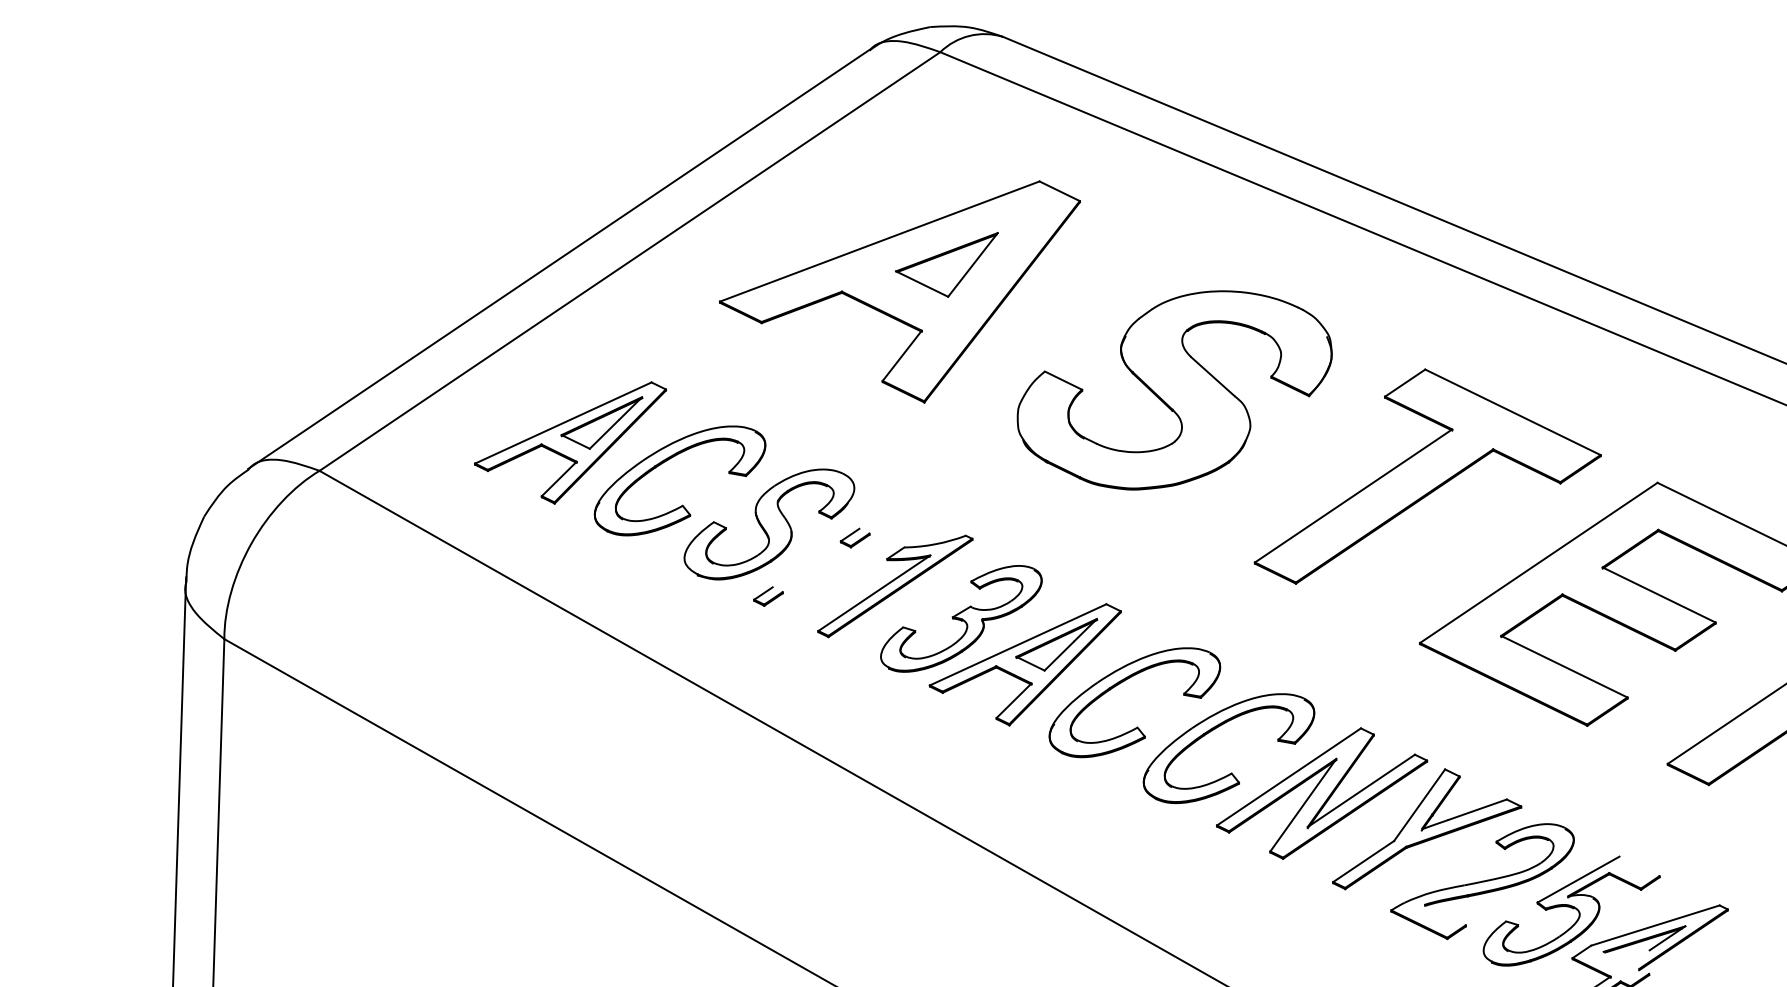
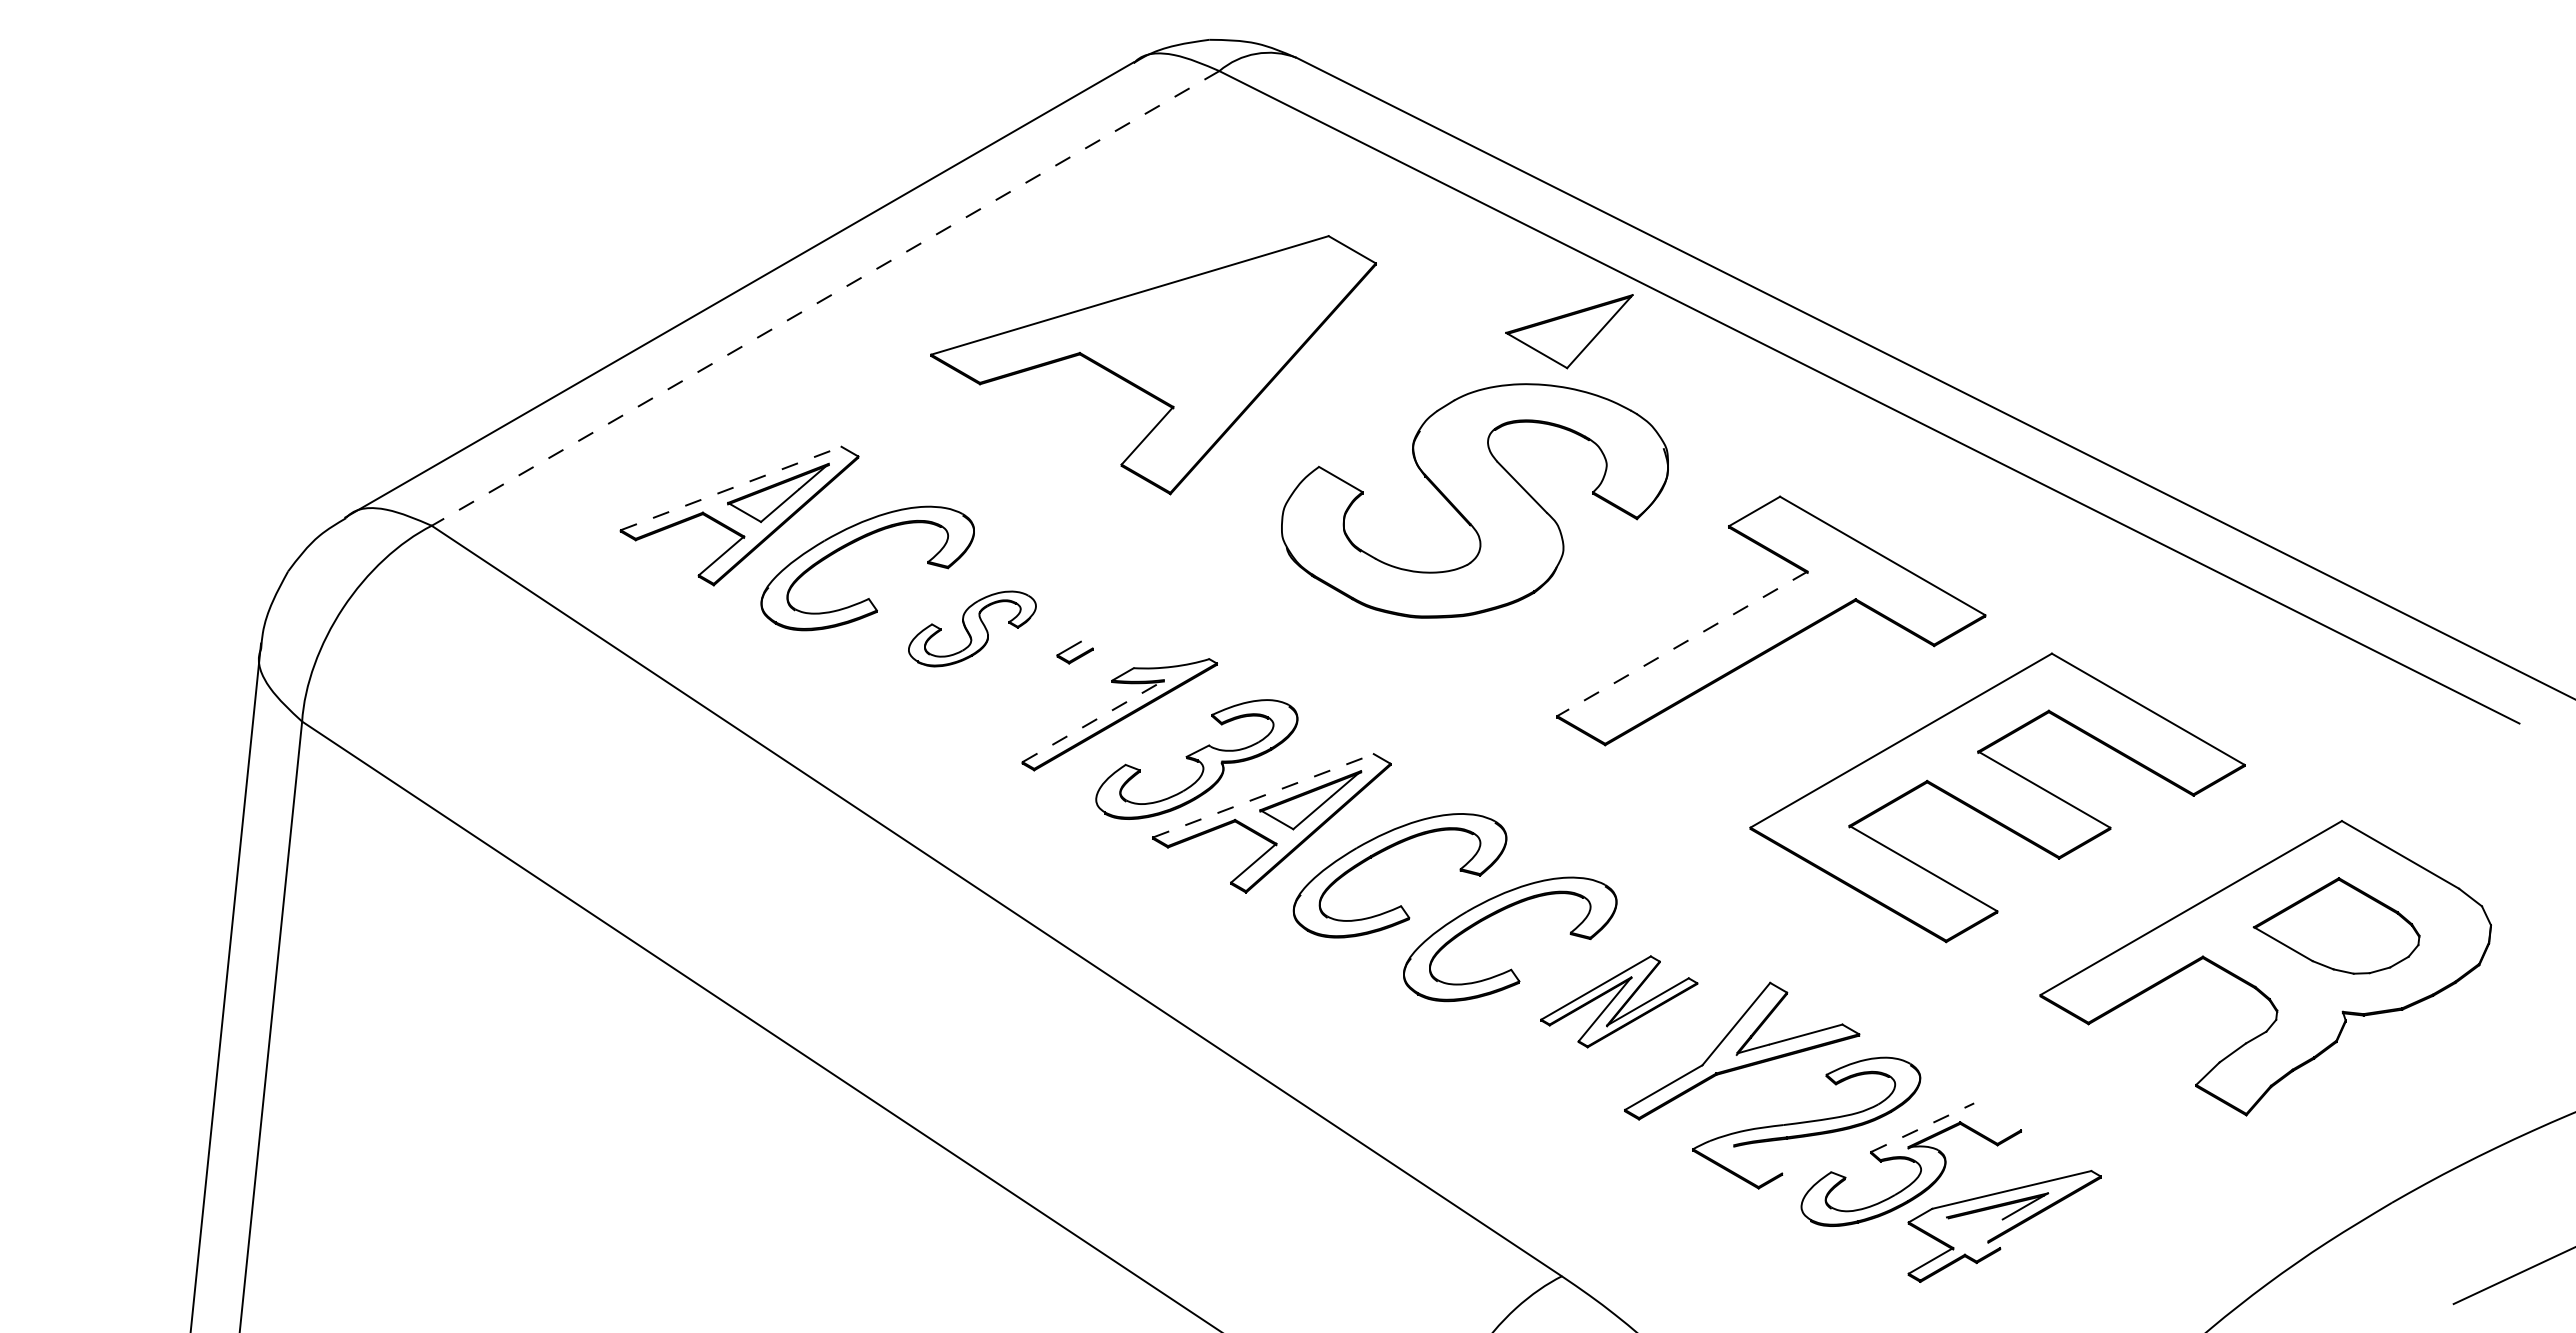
line: (629, 261) -> (825, 298), solid -> dashed
part: (947, 266) -> (1569, 331), moved
line: (563, 423) -> (731, 488), solid -> dashed
line: (1353, 495) -> (1682, 643), solid -> dashed
part: (769, 524) -> (972, 628), size x0.6
line: (875, 592) -> (1094, 720), solid -> dashed
part: (768, 596) -> (964, 716), removed
line: (1018, 644) -> (1263, 795), solid -> dashed
part: (1322, 793) -> (1619, 1001), size x0.6
line: (1578, 879) -> (1922, 1127), solid -> dashed

